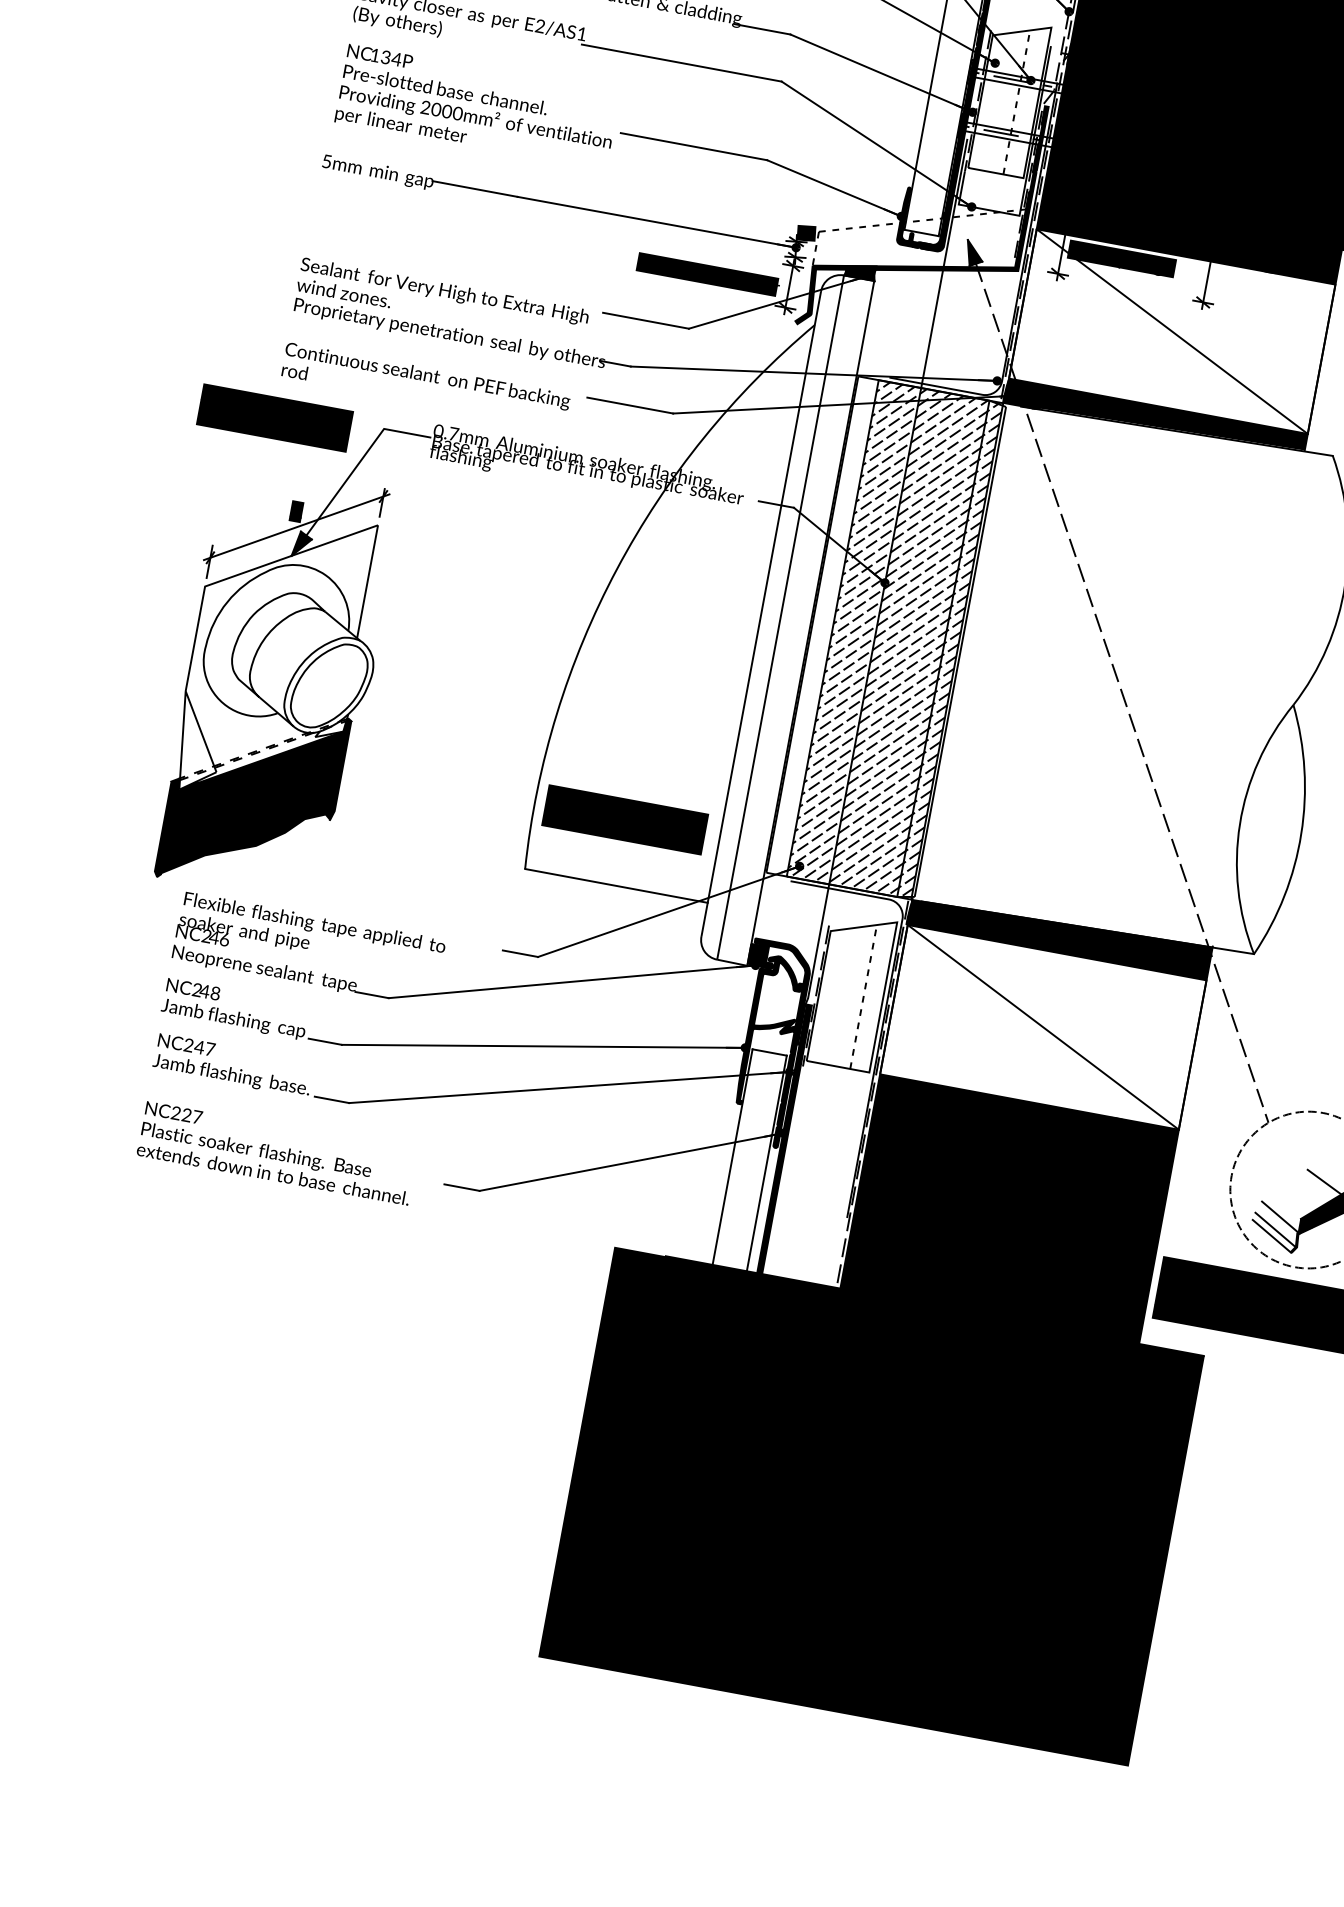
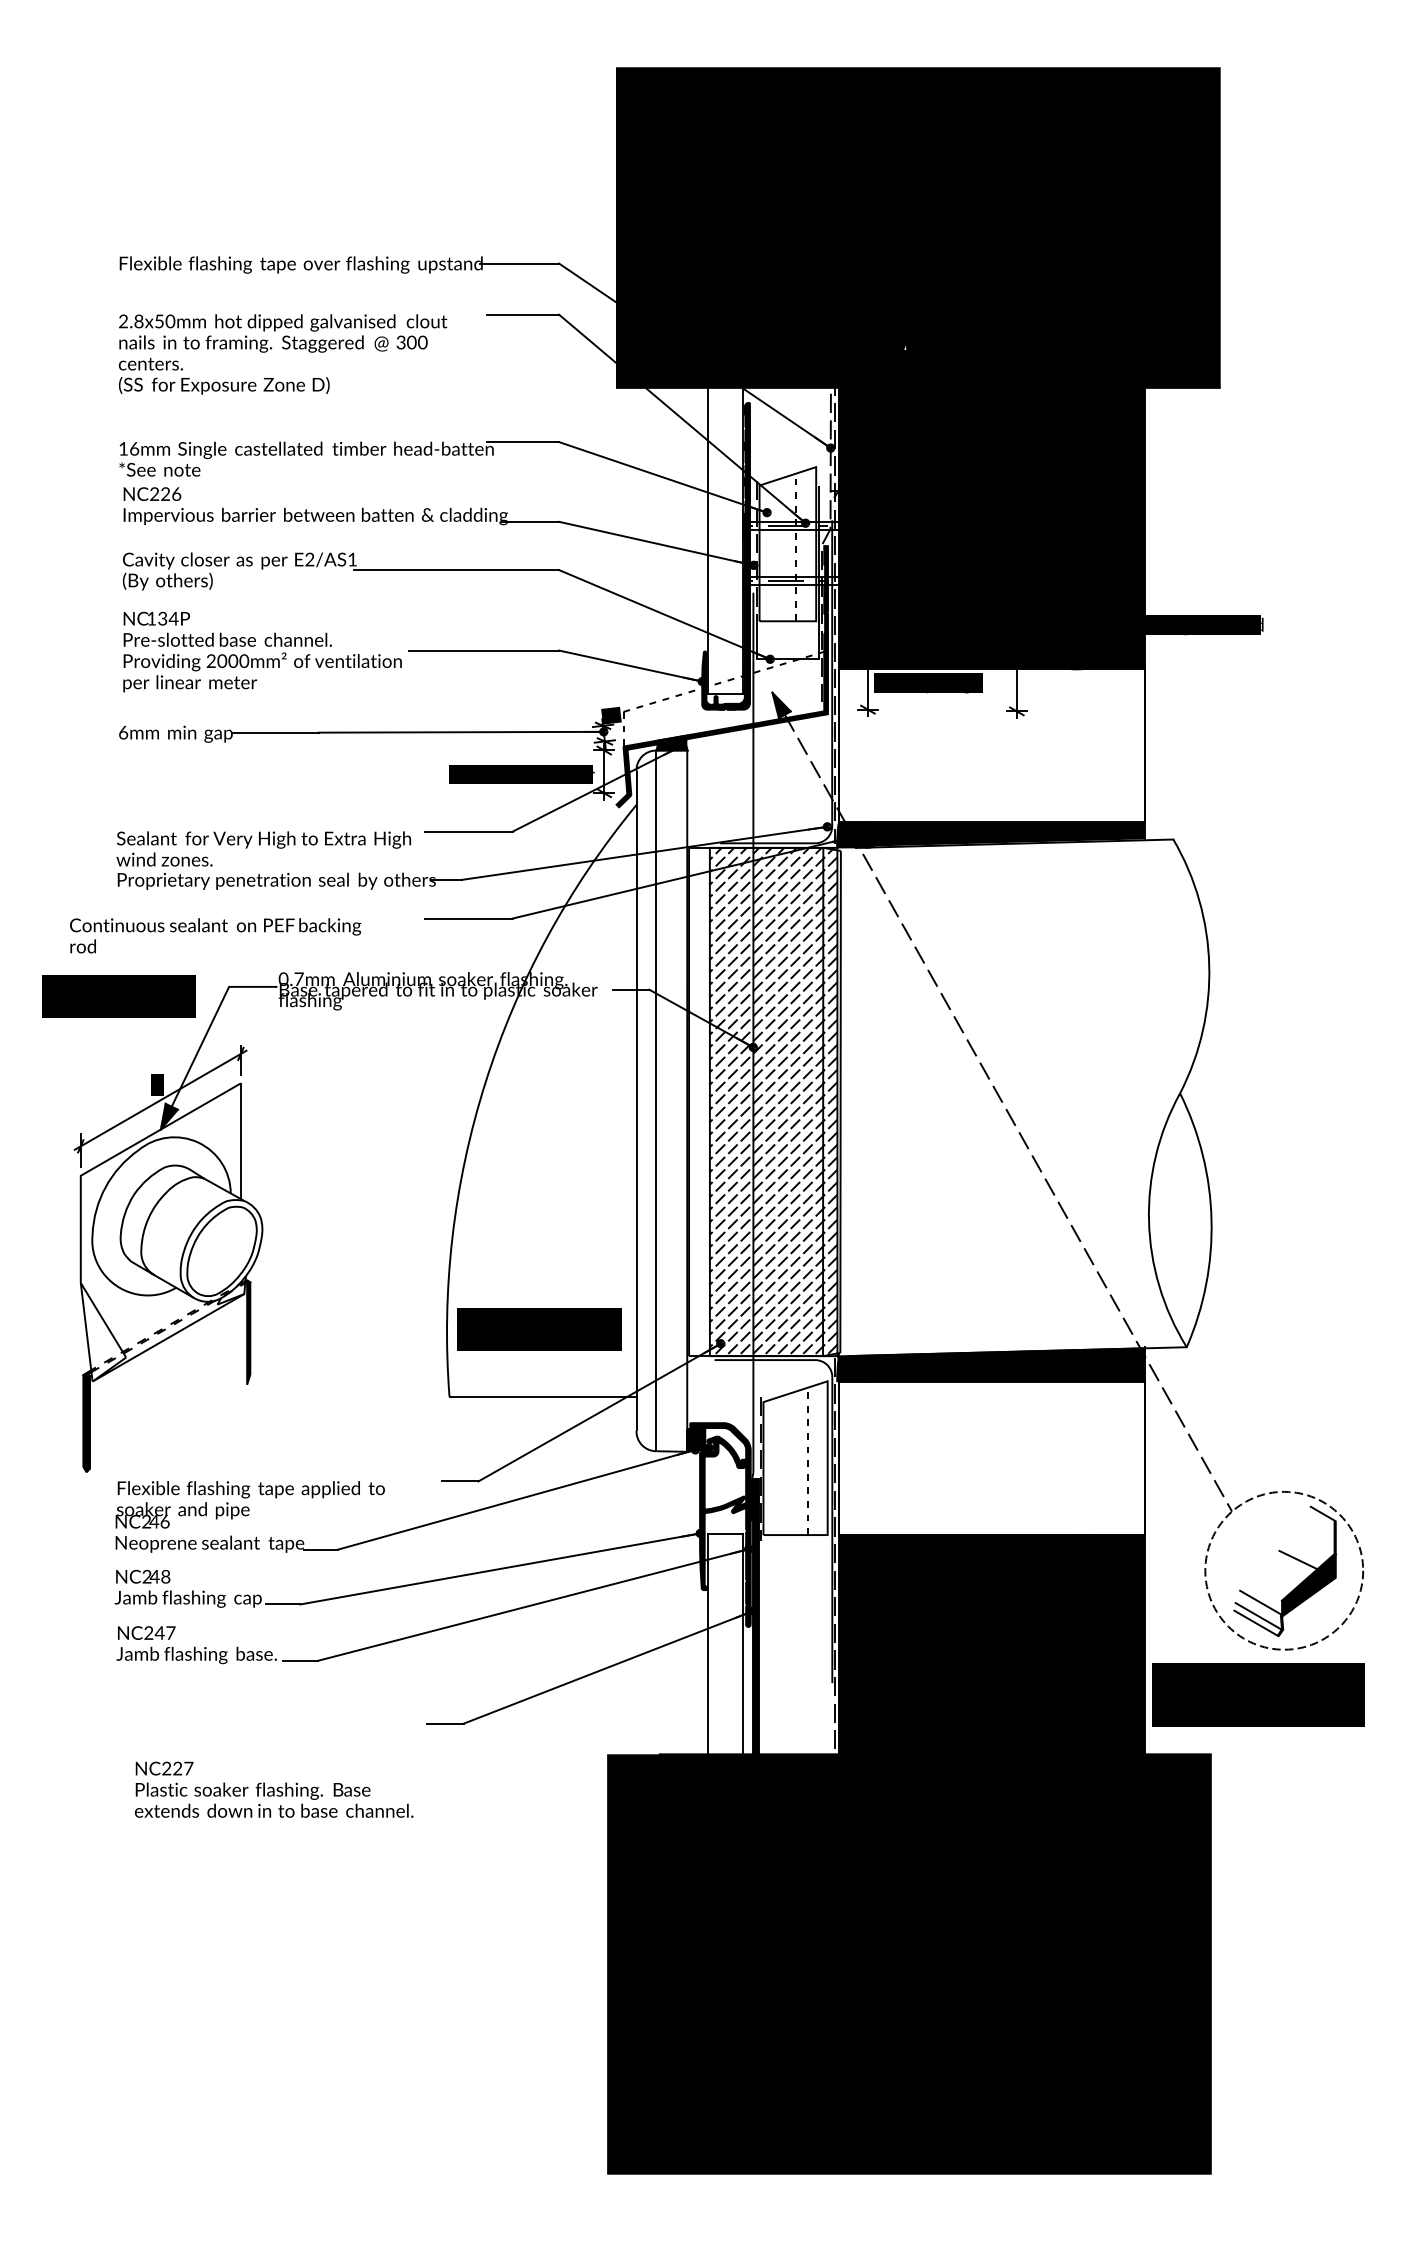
text: (327, 161) -> (123, 732), 5mm -> 6mm
line: (1172, 331) -> (991, 745), removed
text: (426, 384) -> (215, 935), moved
fill: (252, 797) -> (166, 1375), removed
line: (1043, 1026) -> (991, 1457), removed
text: (277, 1153) -> (274, 1789), moved

